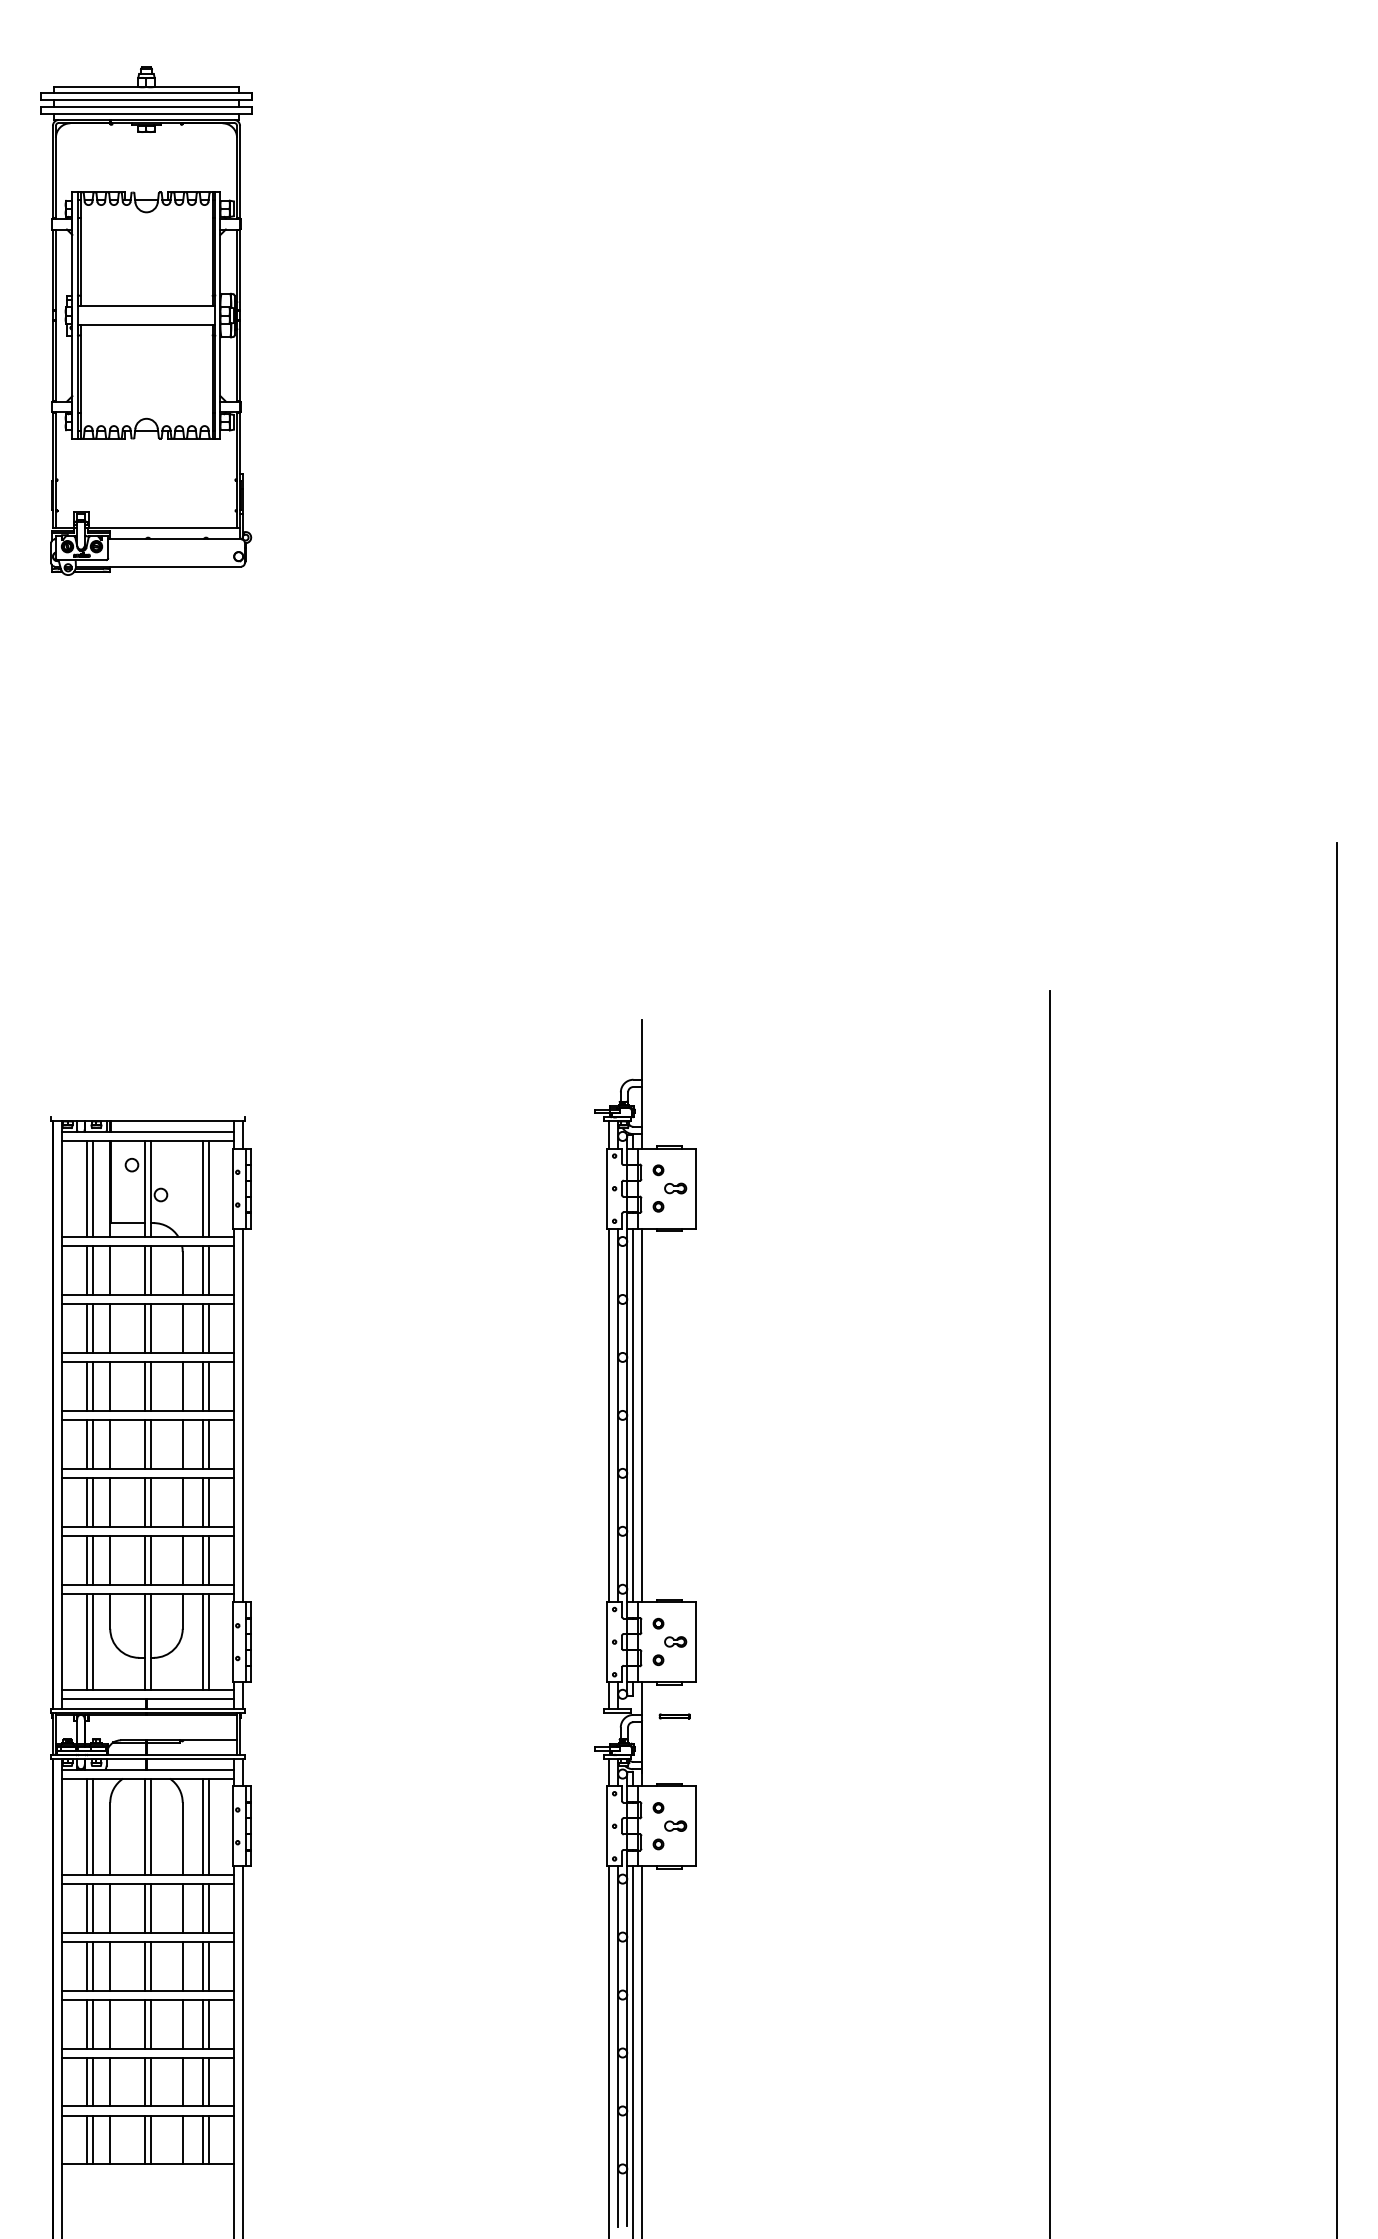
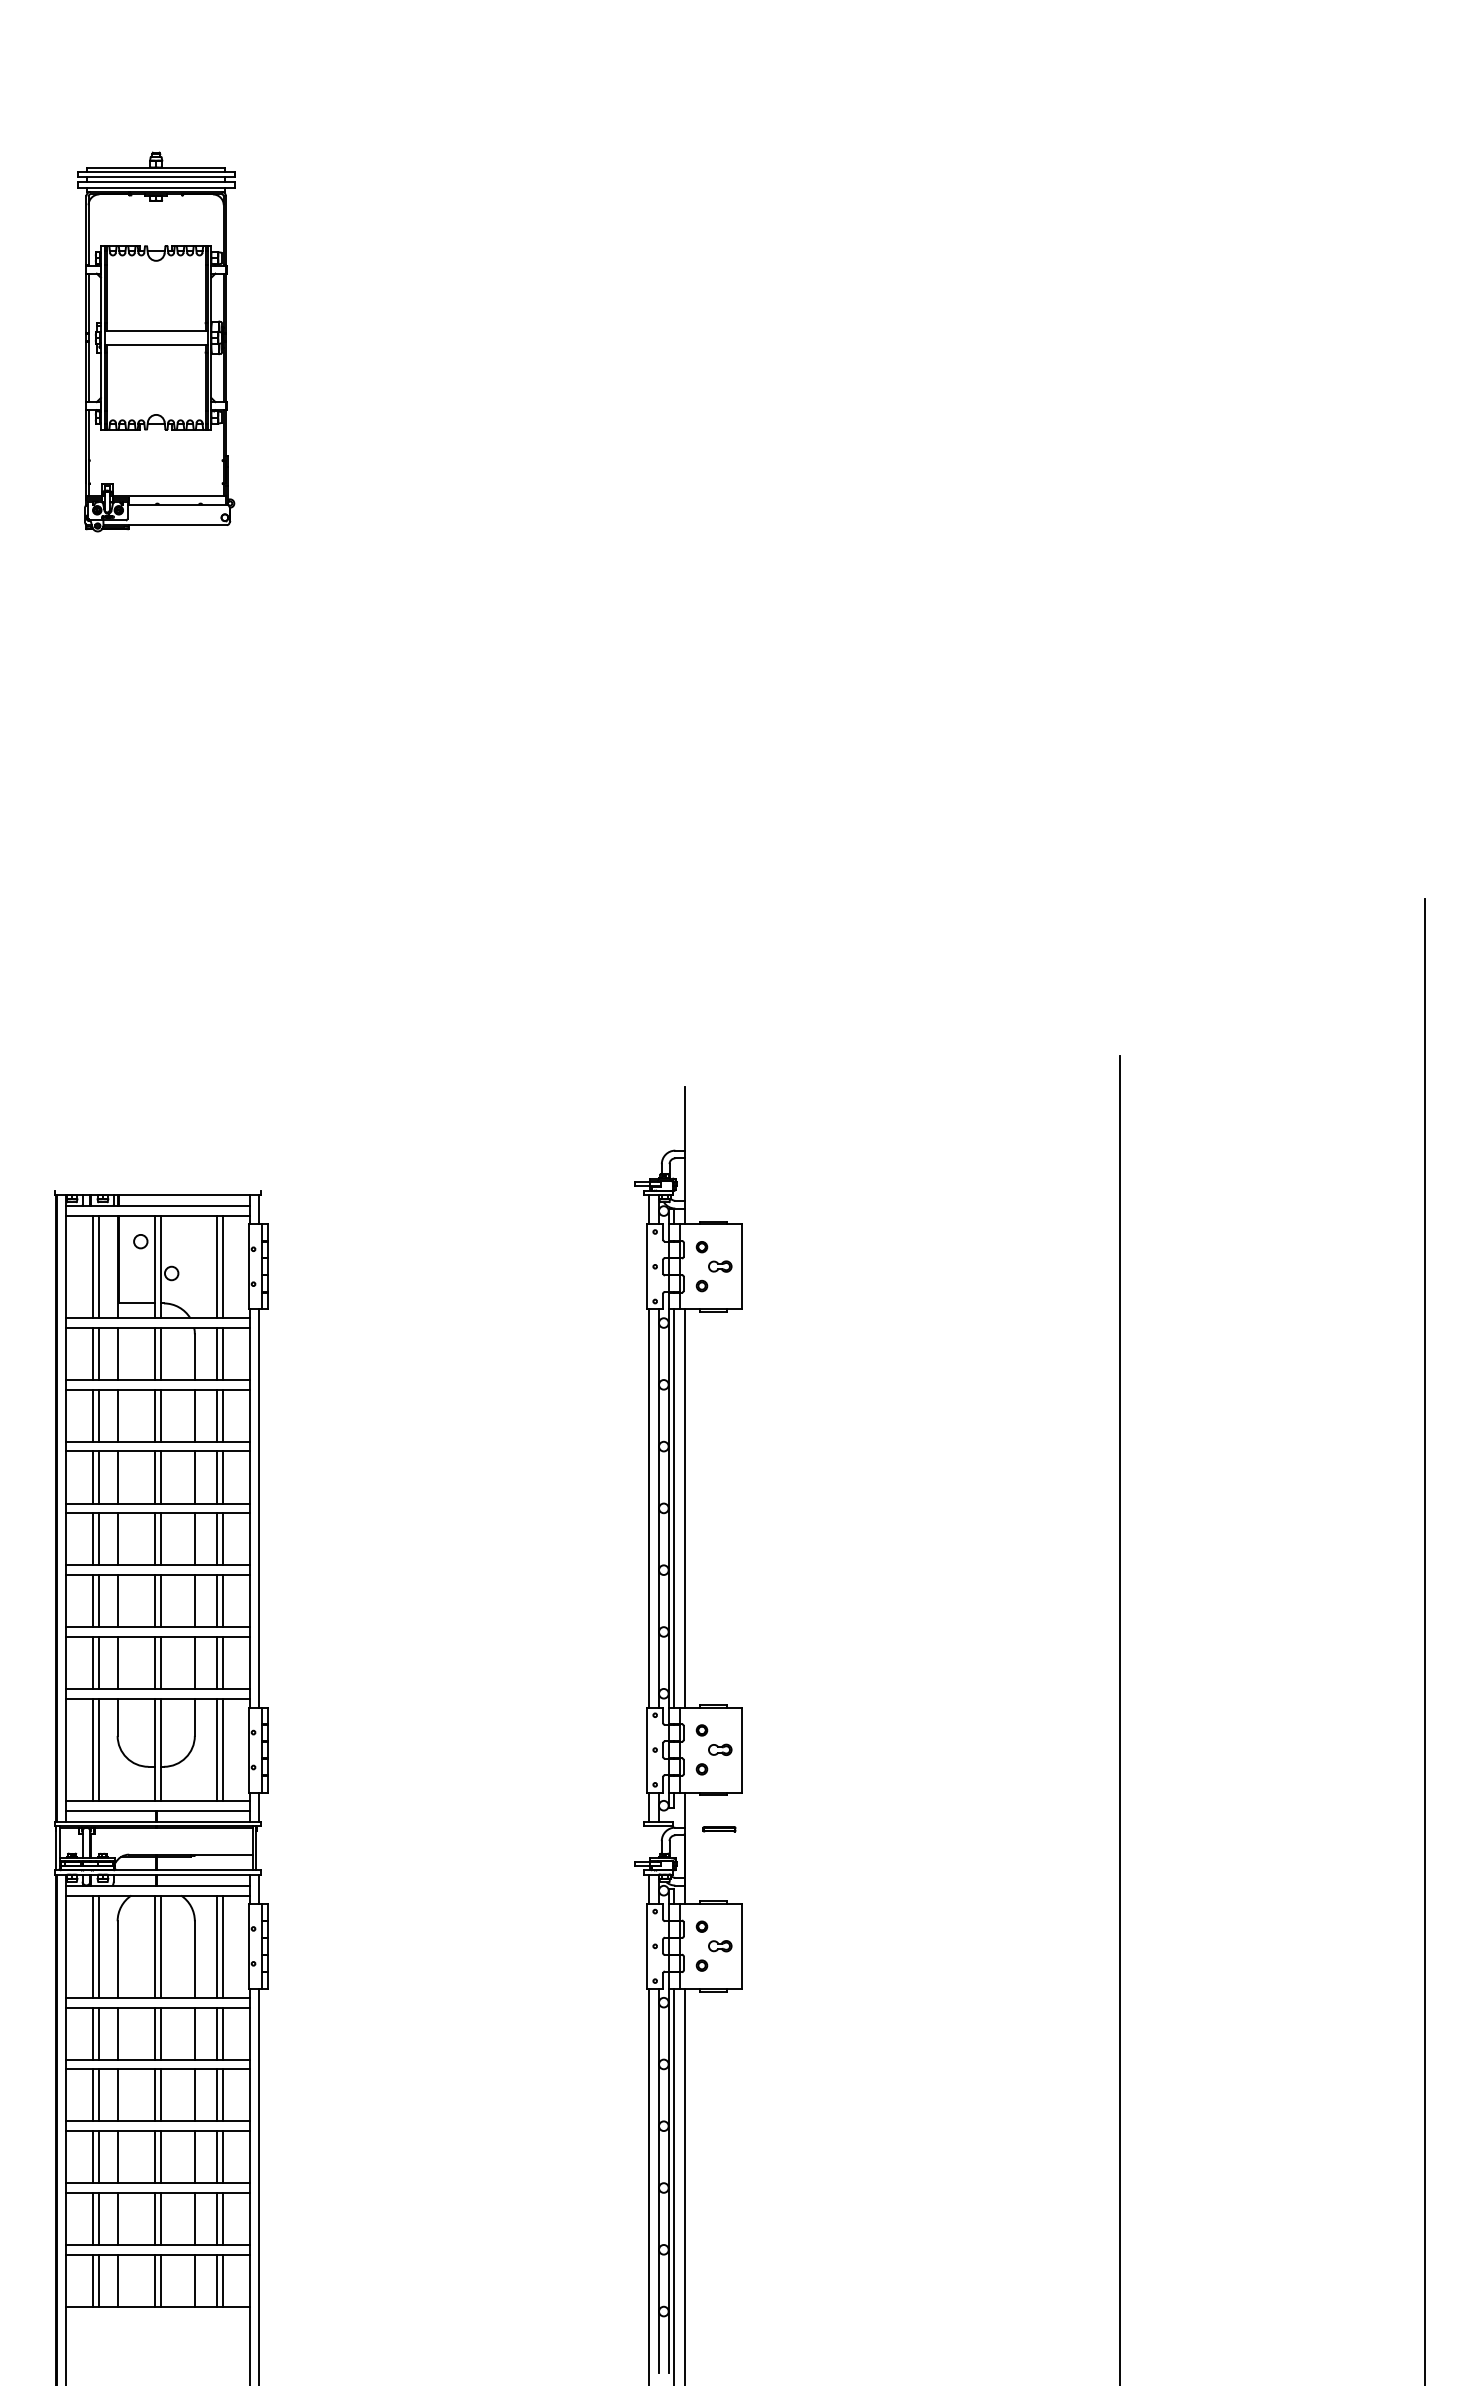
part: (145, 320) -> (155, 341), size x0.7

